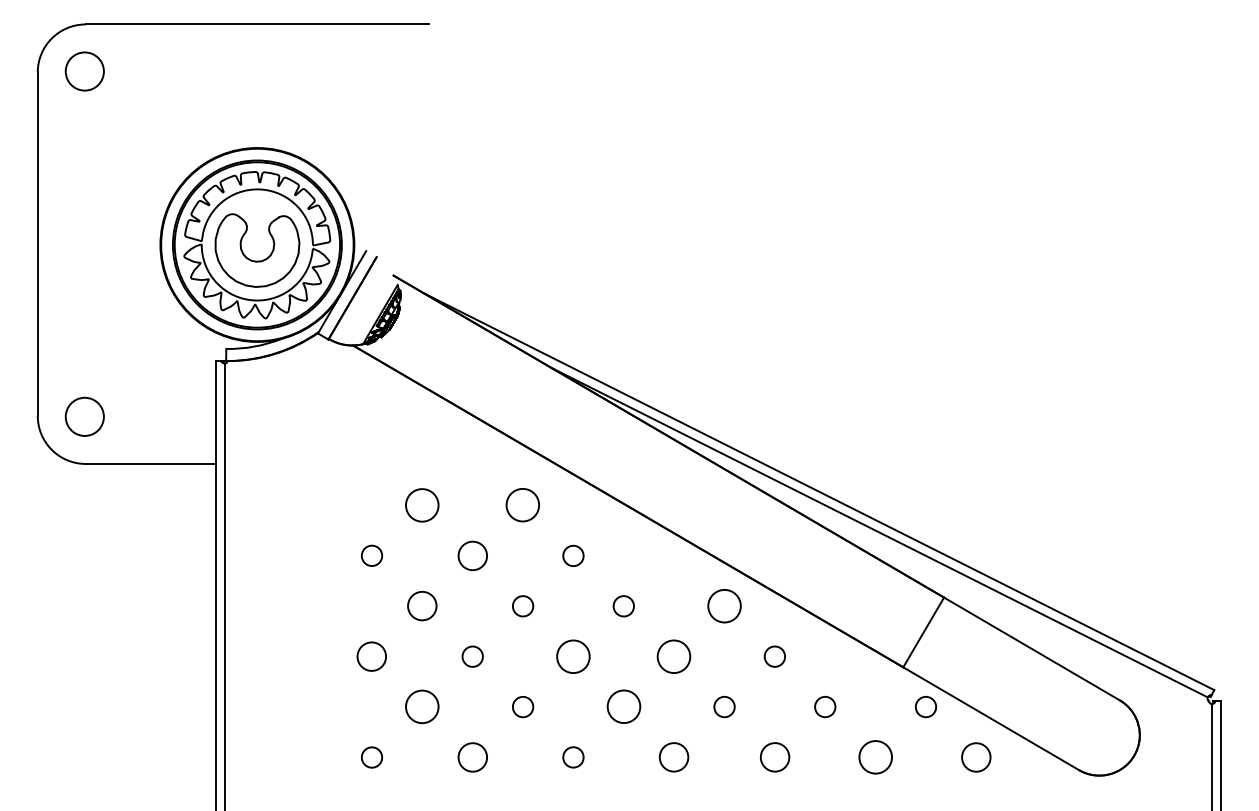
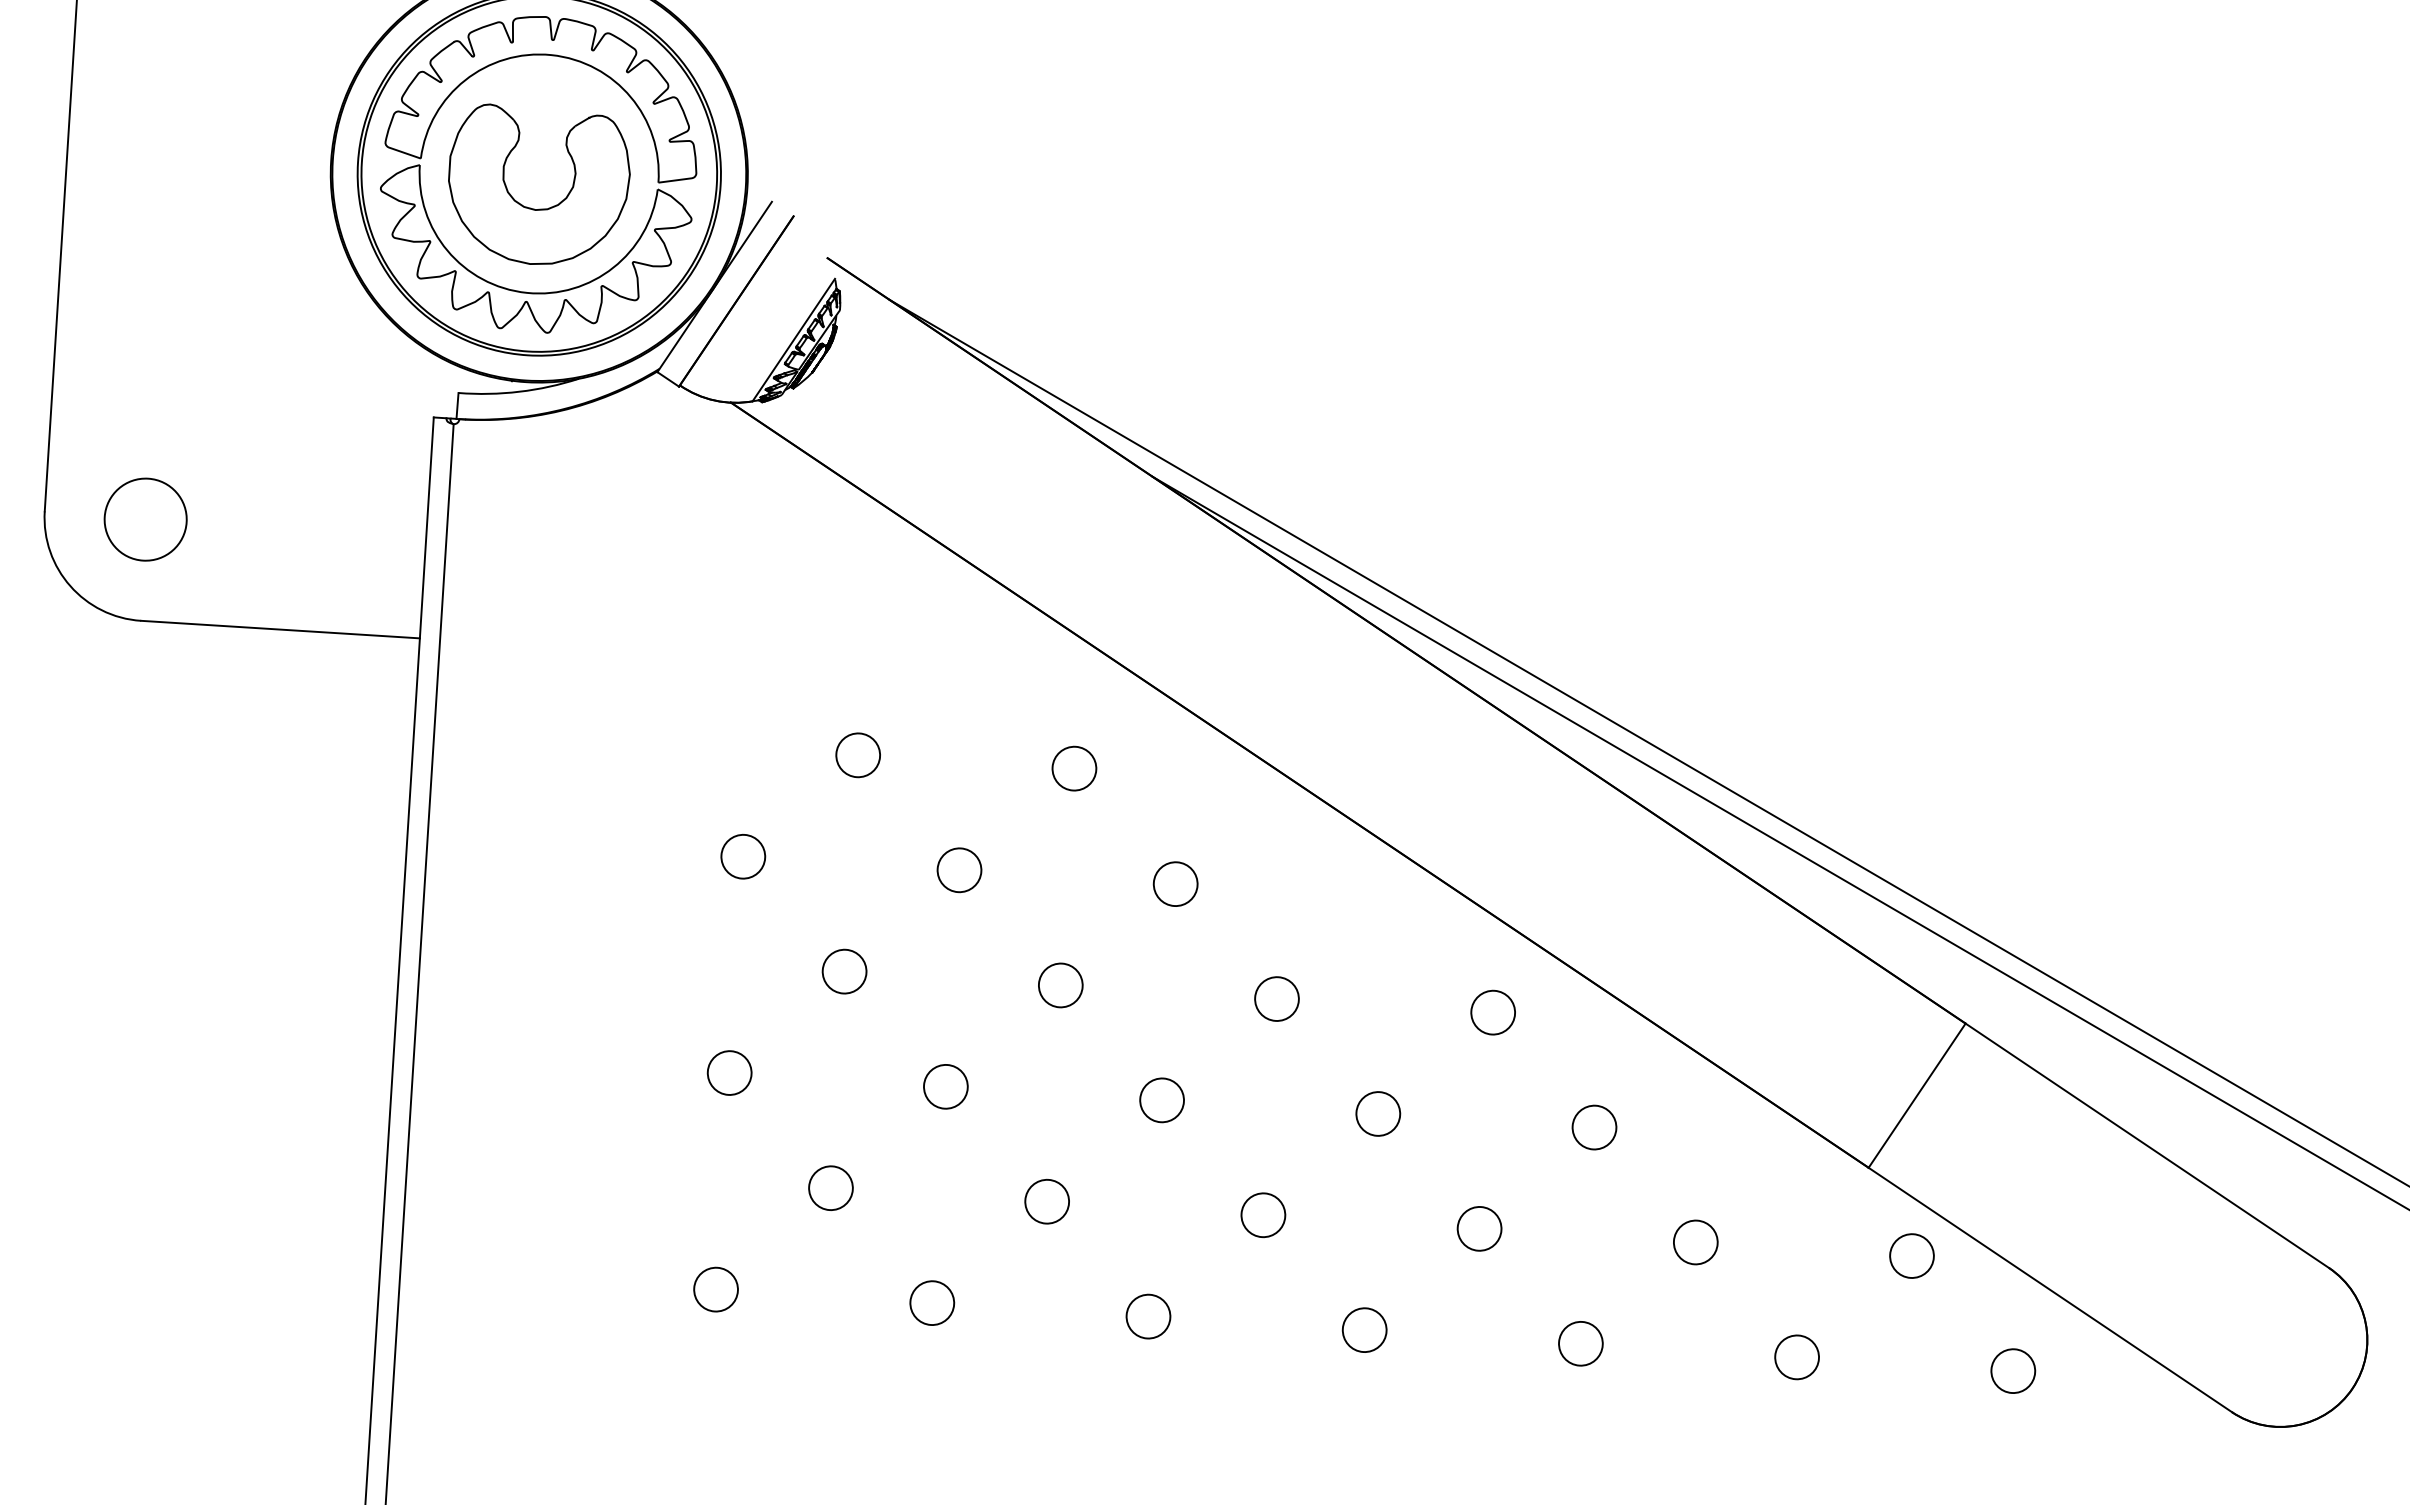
circle: (422, 505) -> (858, 755), size x0.62
circle: (523, 505) -> (1075, 769), size x0.62
circle: (472, 555) -> (959, 869), size x0.71
circle: (422, 606) -> (844, 972), size x0.71
circle: (724, 606) -> (1493, 1013), size x0.62
circle: (372, 656) -> (730, 1072), size x0.71
circle: (573, 656) -> (1162, 1100), size x0.62
circle: (674, 656) -> (1379, 1113), size x0.62
circle: (422, 707) -> (831, 1189), size x0.62
circle: (623, 707) -> (1262, 1216), size x0.62
circle: (472, 757) -> (931, 1303), size x0.71
circle: (674, 757) -> (1365, 1330), size x0.71
circle: (774, 757) -> (1580, 1343), size x0.71
circle: (875, 757) -> (1796, 1357), size x0.62
circle: (976, 757) -> (2013, 1371), size x0.71

